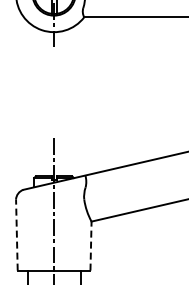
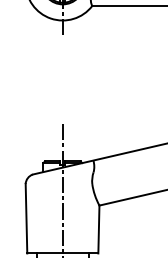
line: (16, 235) -> (26, 219), dashed -> solid
line: (91, 246) -> (99, 229), dashed -> solid

